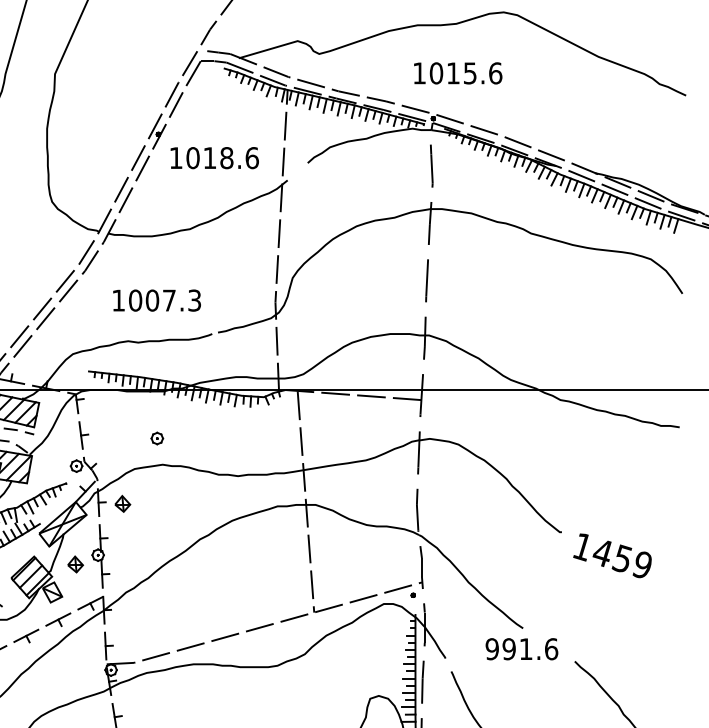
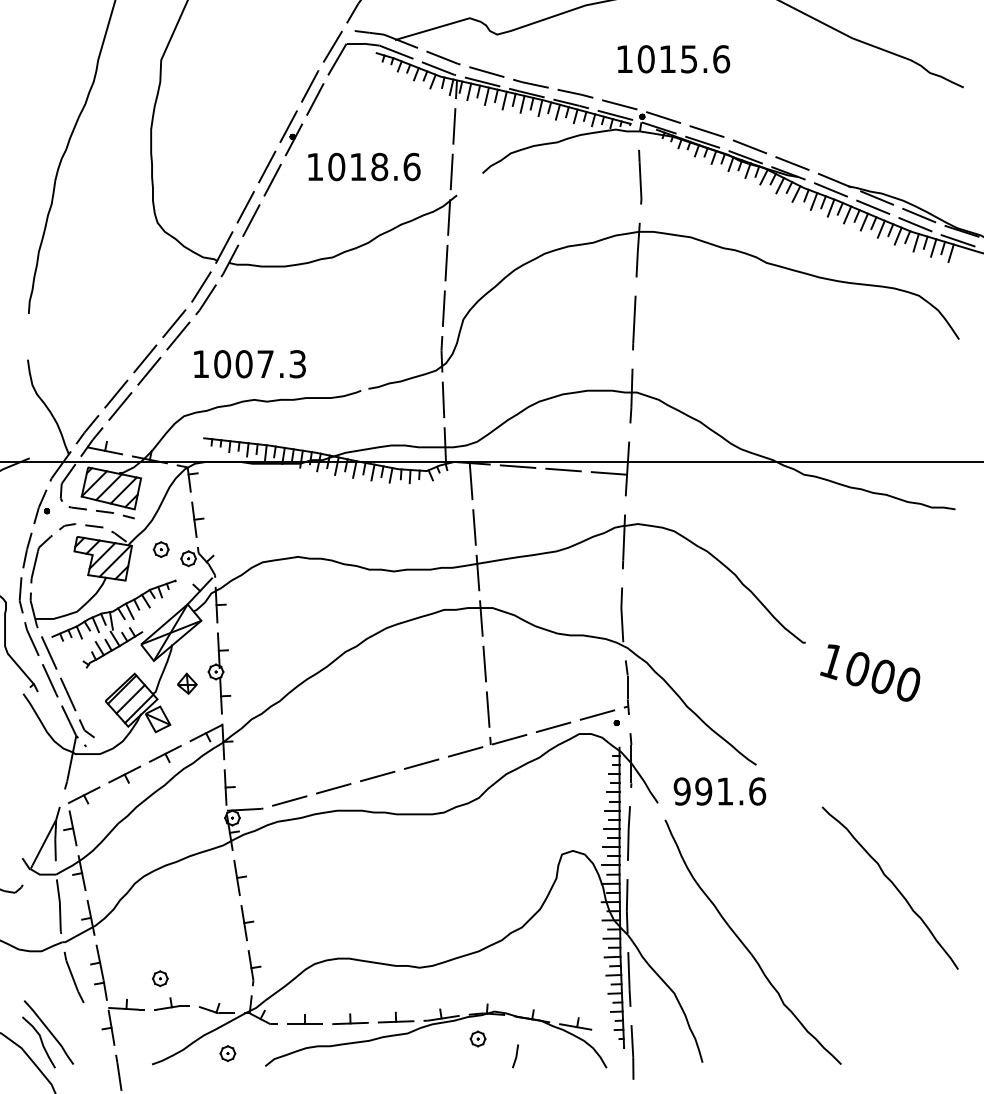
text: (156, 300) -> (249, 364), moved
part: (156, 438) -> (160, 549), moved
part: (122, 503) -> (247, 606), removed
text: (622, 558) -> (882, 676), 1459 -> 1000
text: (521, 649) -> (719, 791), moved

